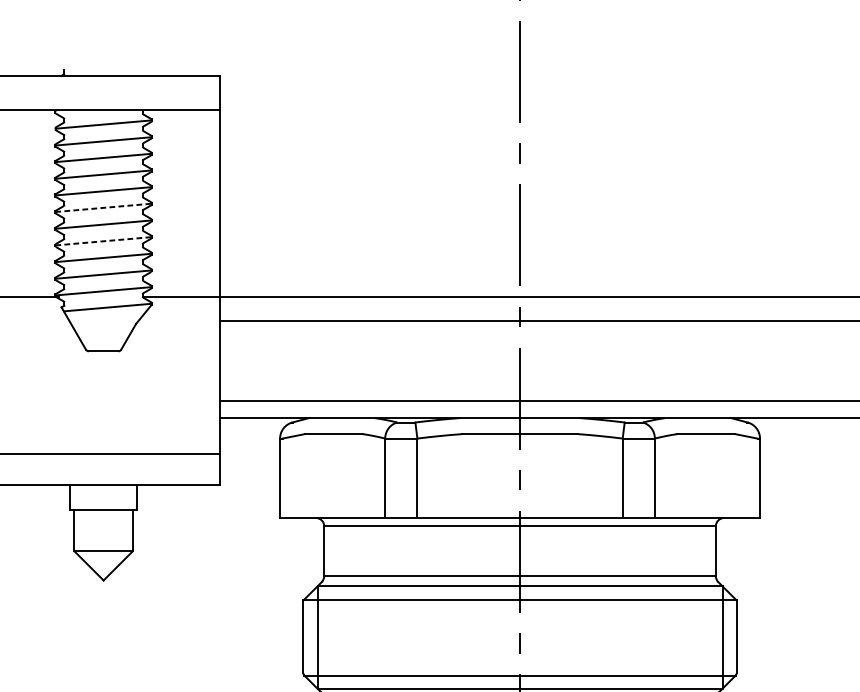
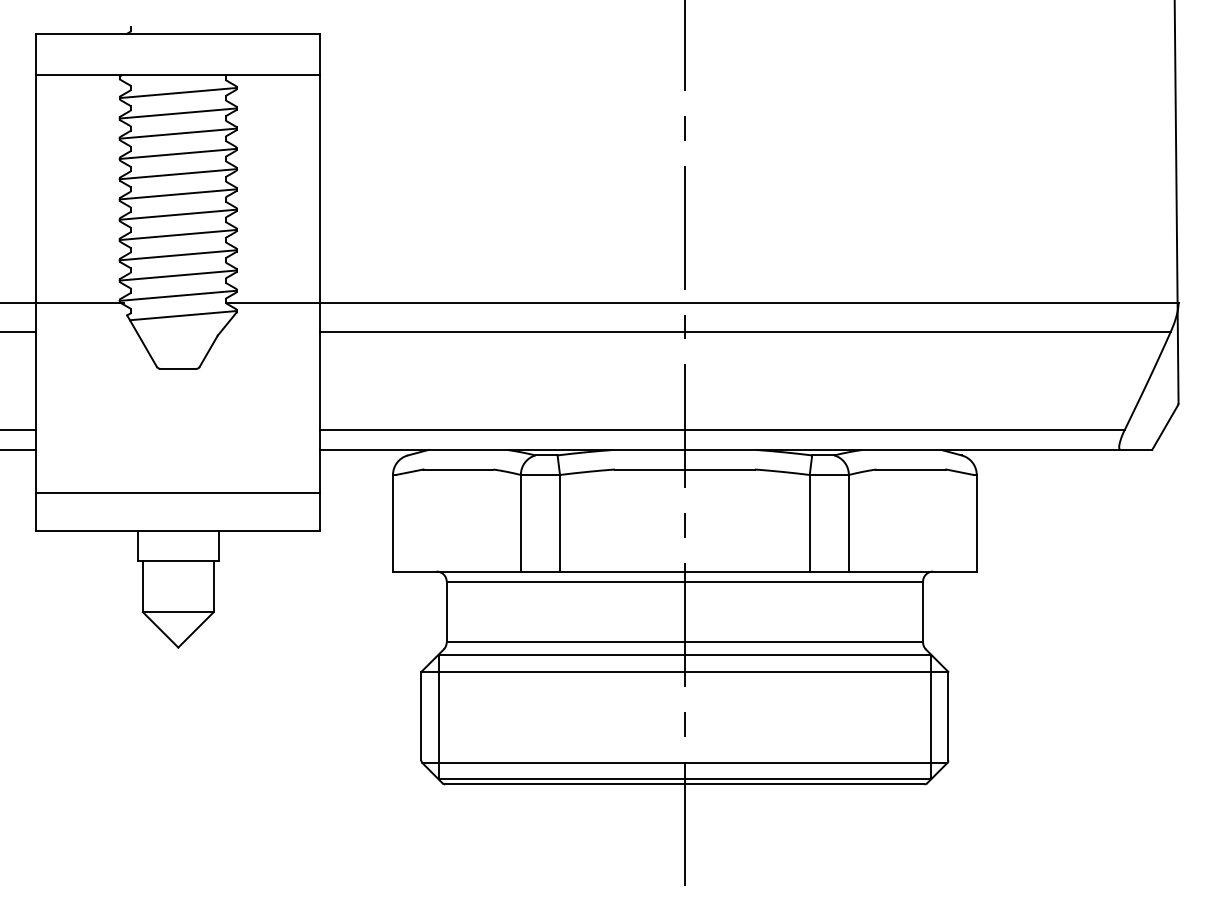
line: (103, 207) -> (178, 194), dashed -> solid
line: (103, 241) -> (178, 235), dashed -> solid

